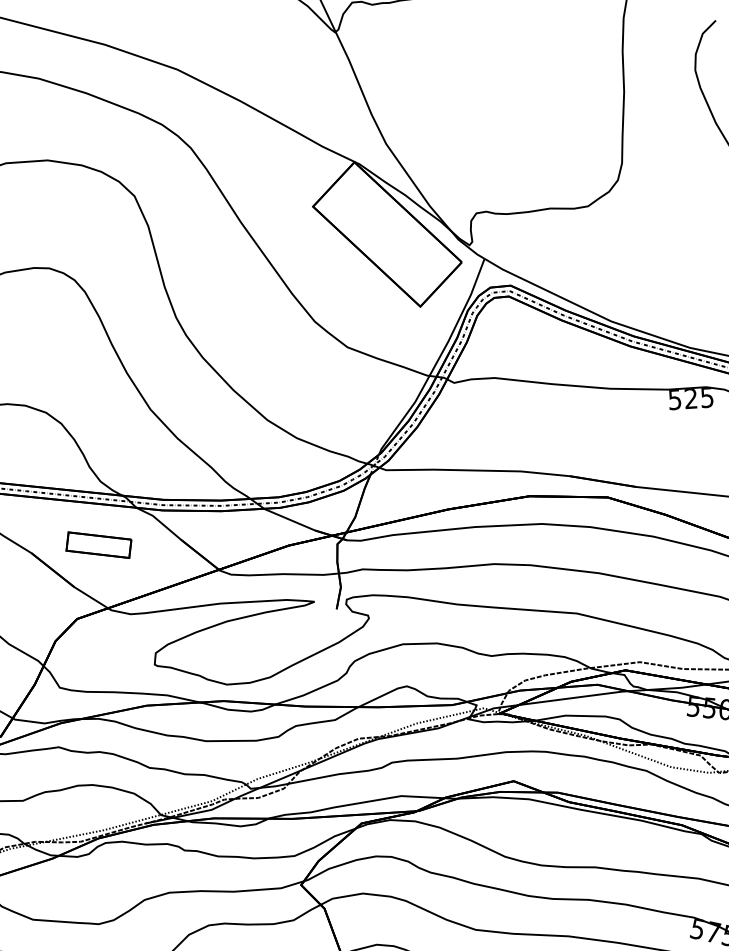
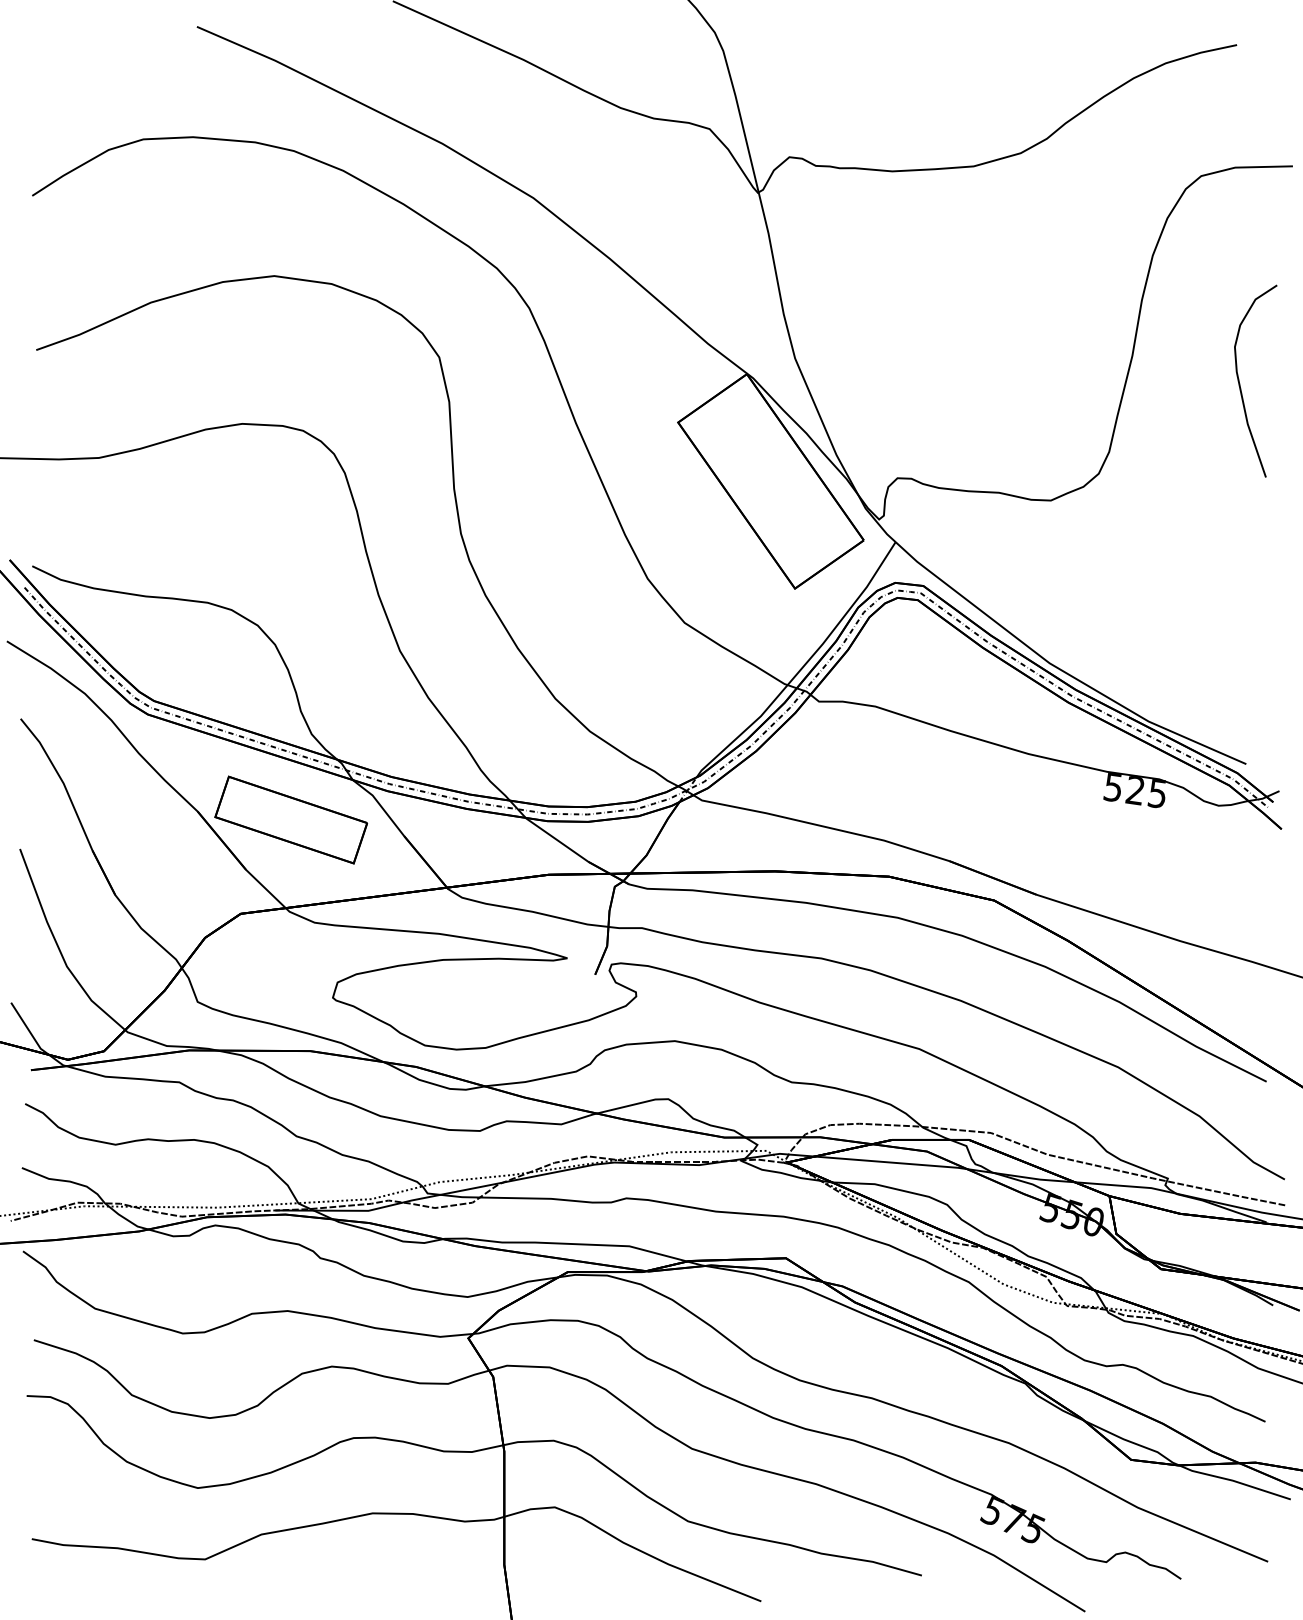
part: (98, 544) -> (291, 819), size x1.67

